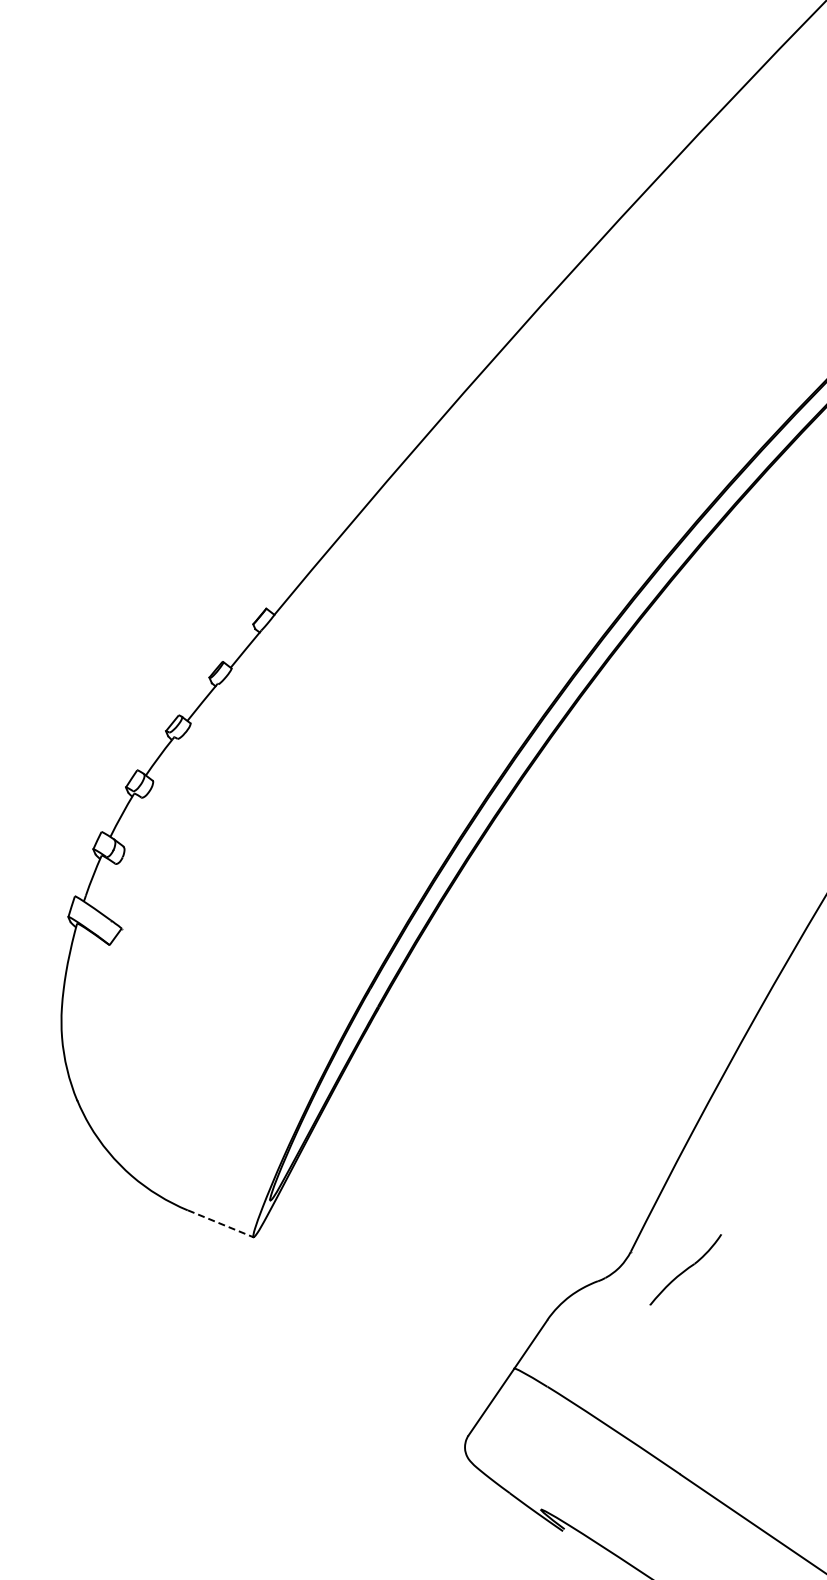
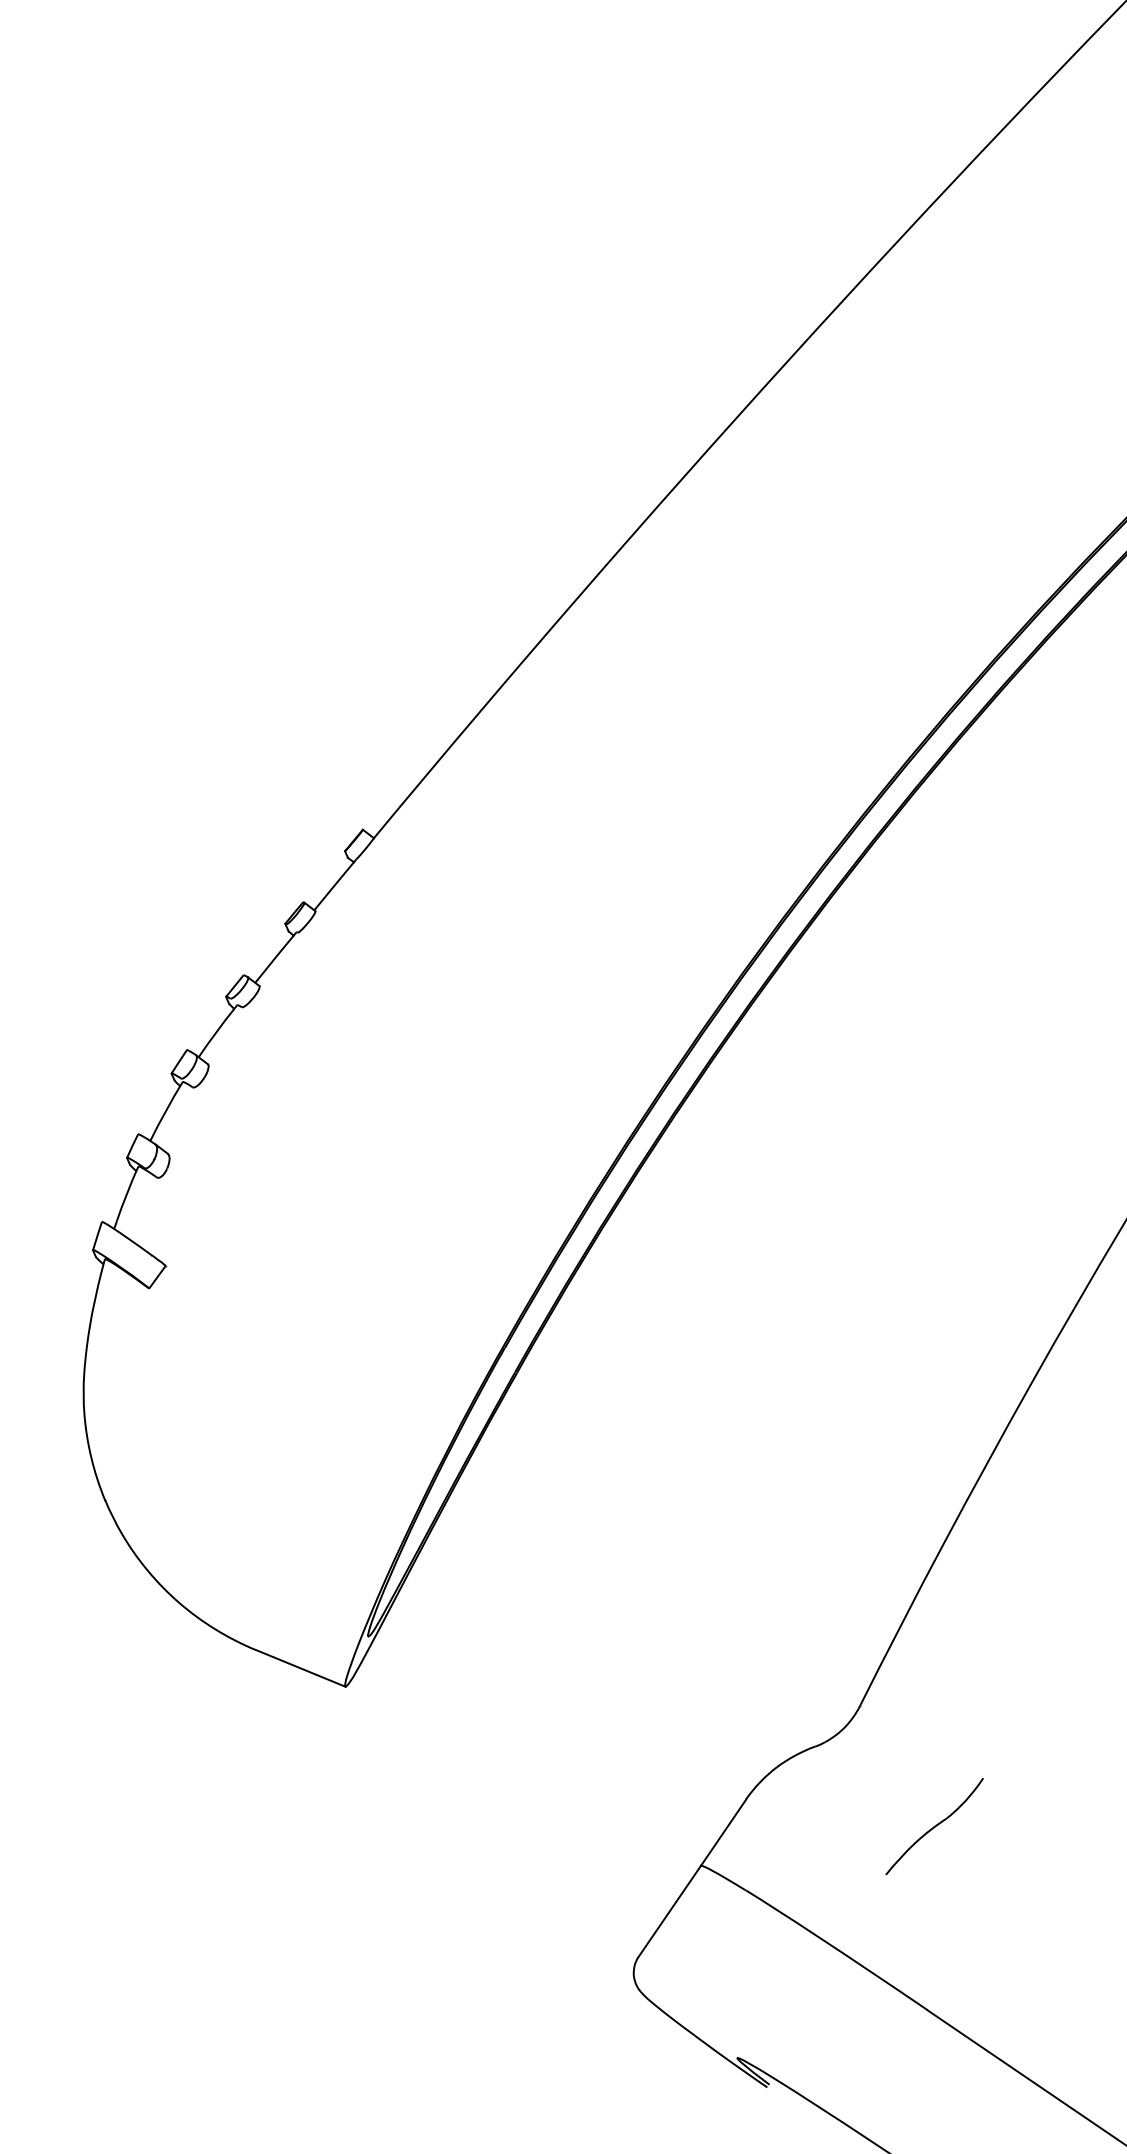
line: (220, 1223) -> (300, 1667), dashed -> solid
part: (685, 1269) -> (934, 1826), moved

